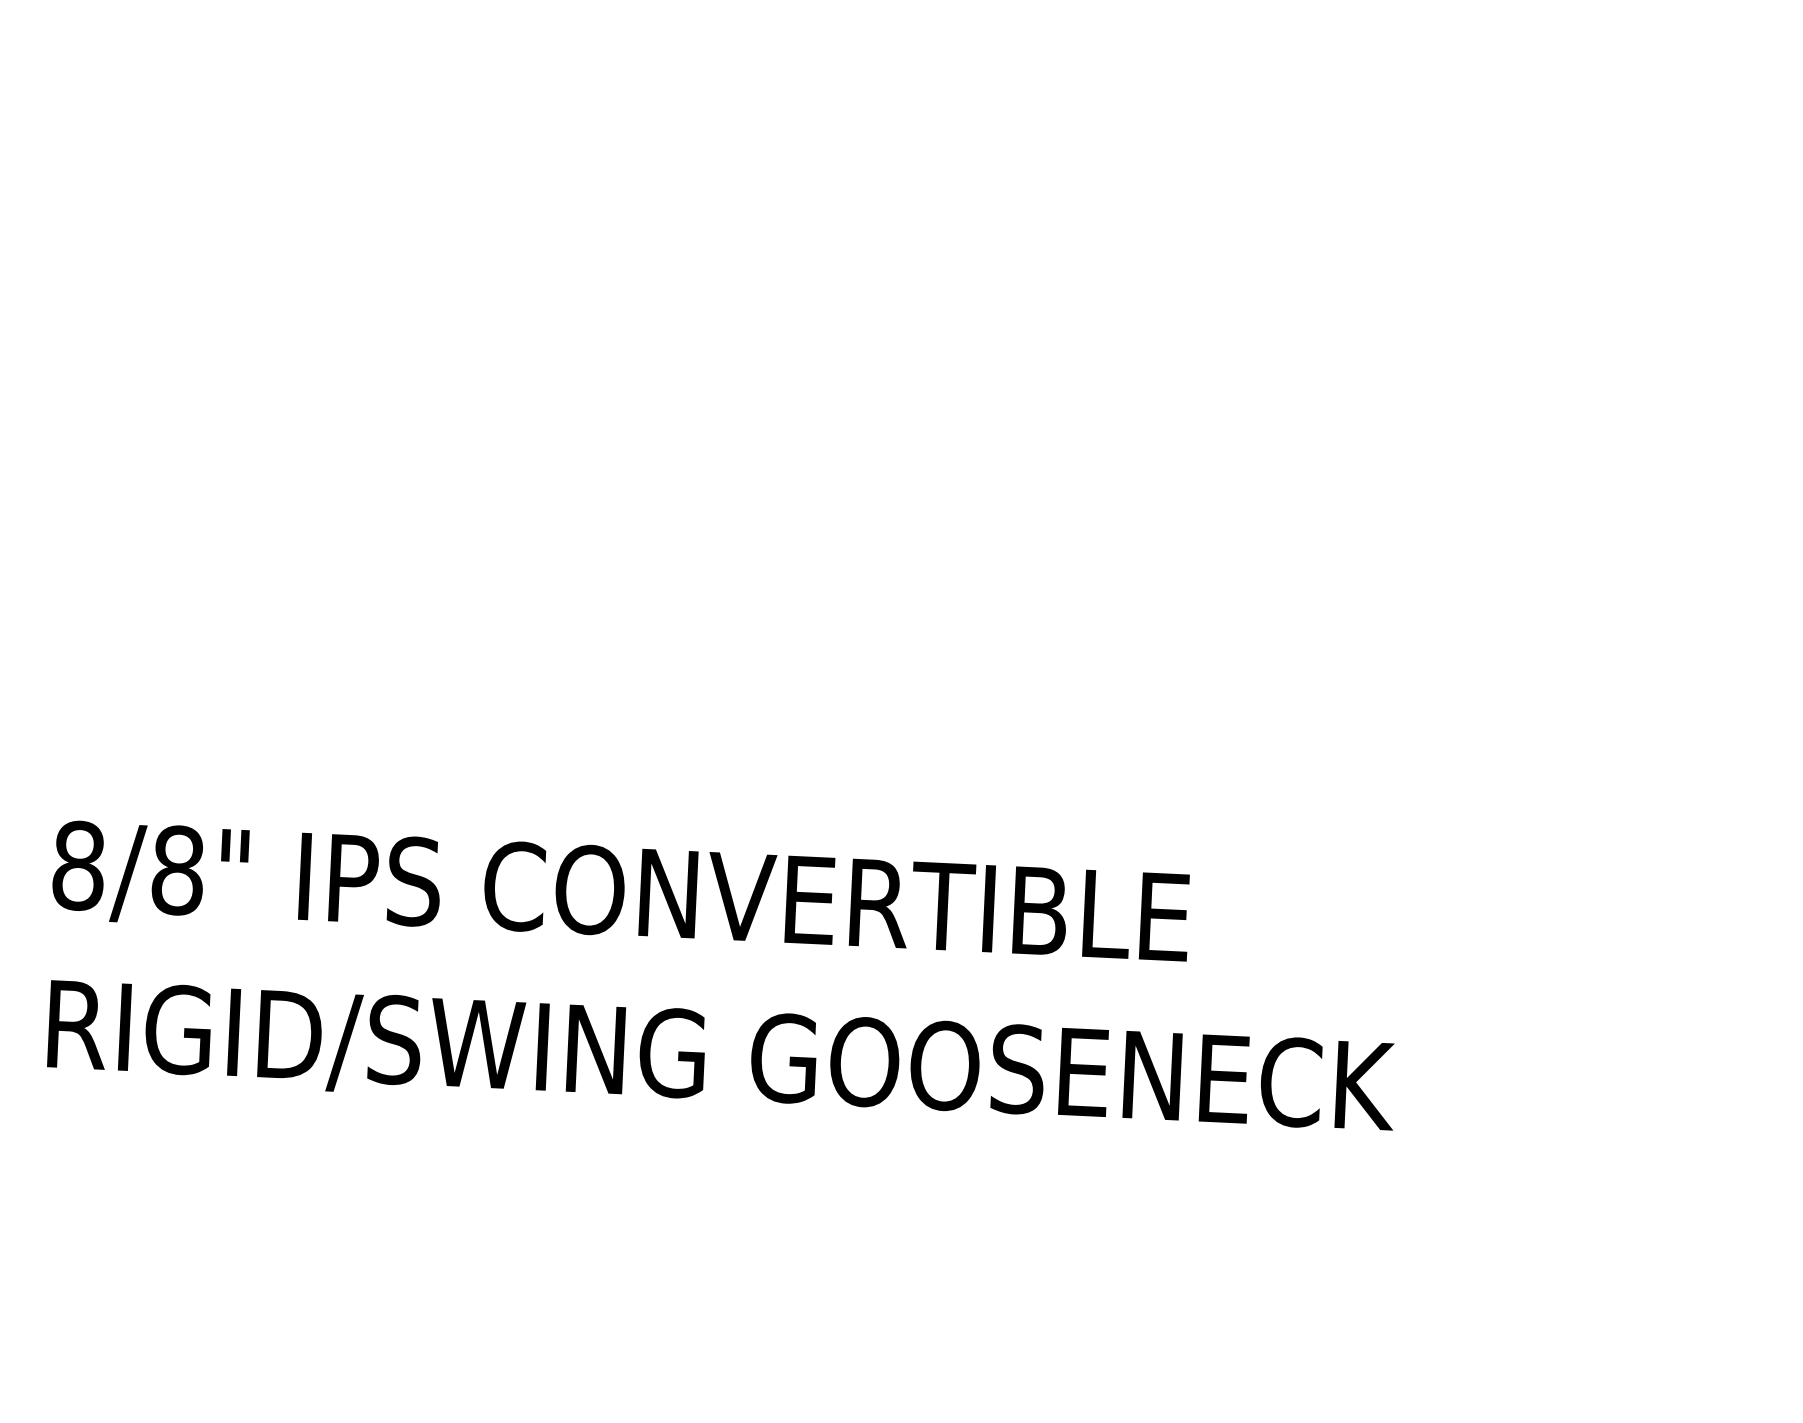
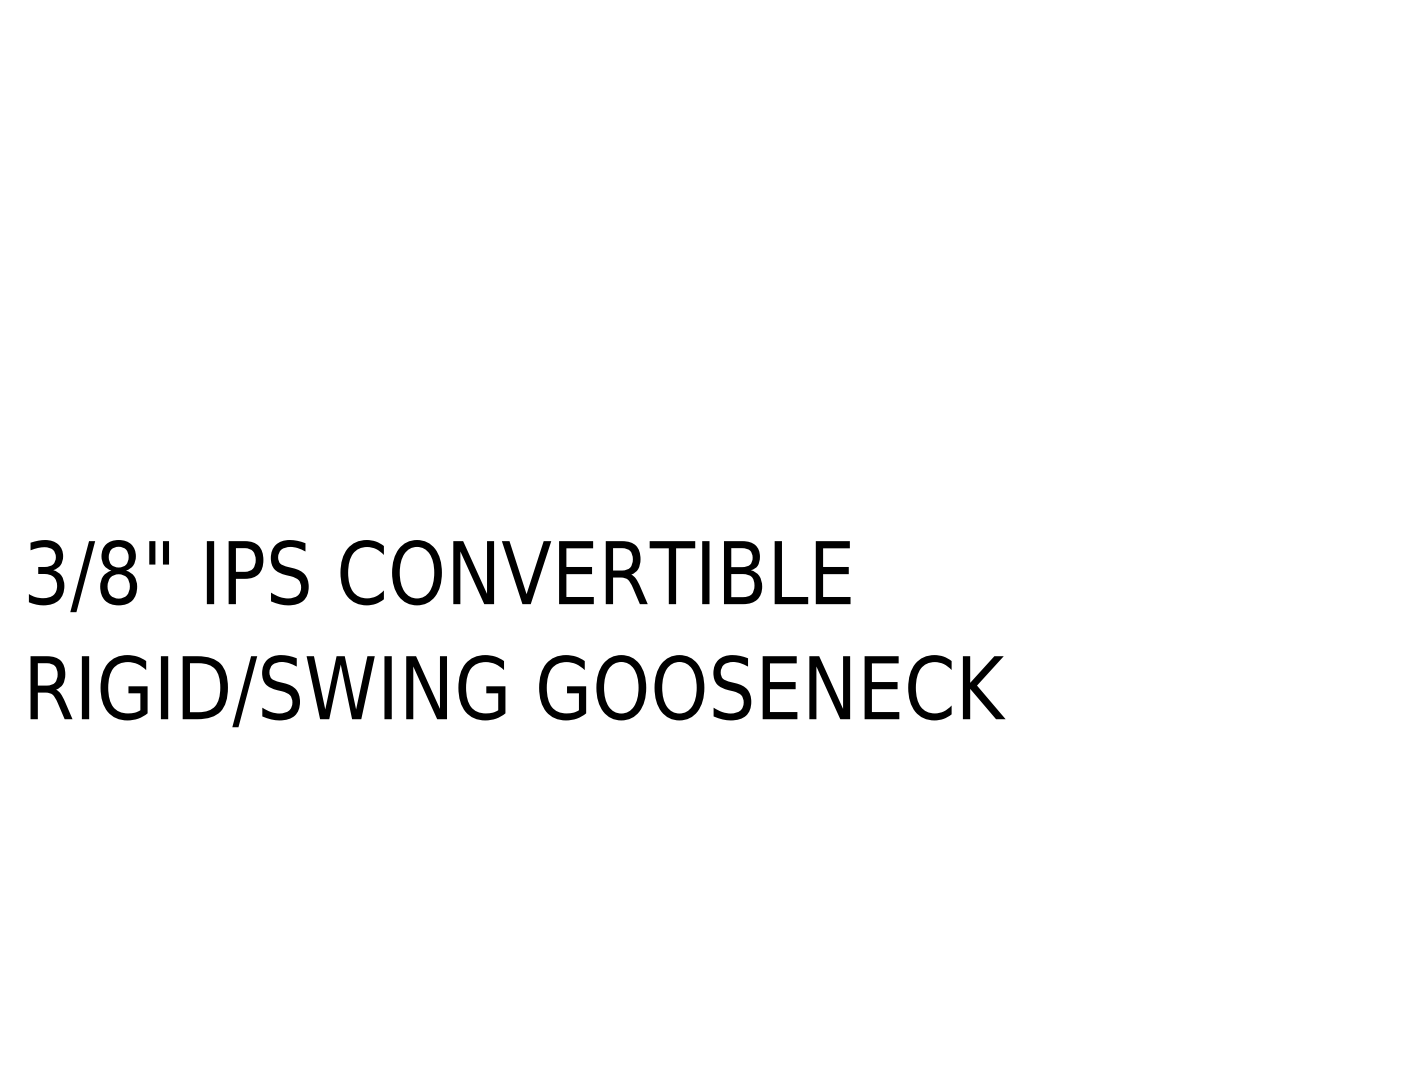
text: (78, 865) -> (46, 572), 8/8" -> 3/8"

